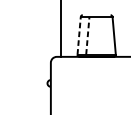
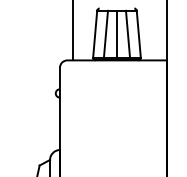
line: (96, 35) -> (116, 33), added
line: (105, 35) -> (127, 33), added
line: (79, 36) -> (95, 34), dashed -> solid
line: (87, 36) -> (105, 34), dashed -> solid

